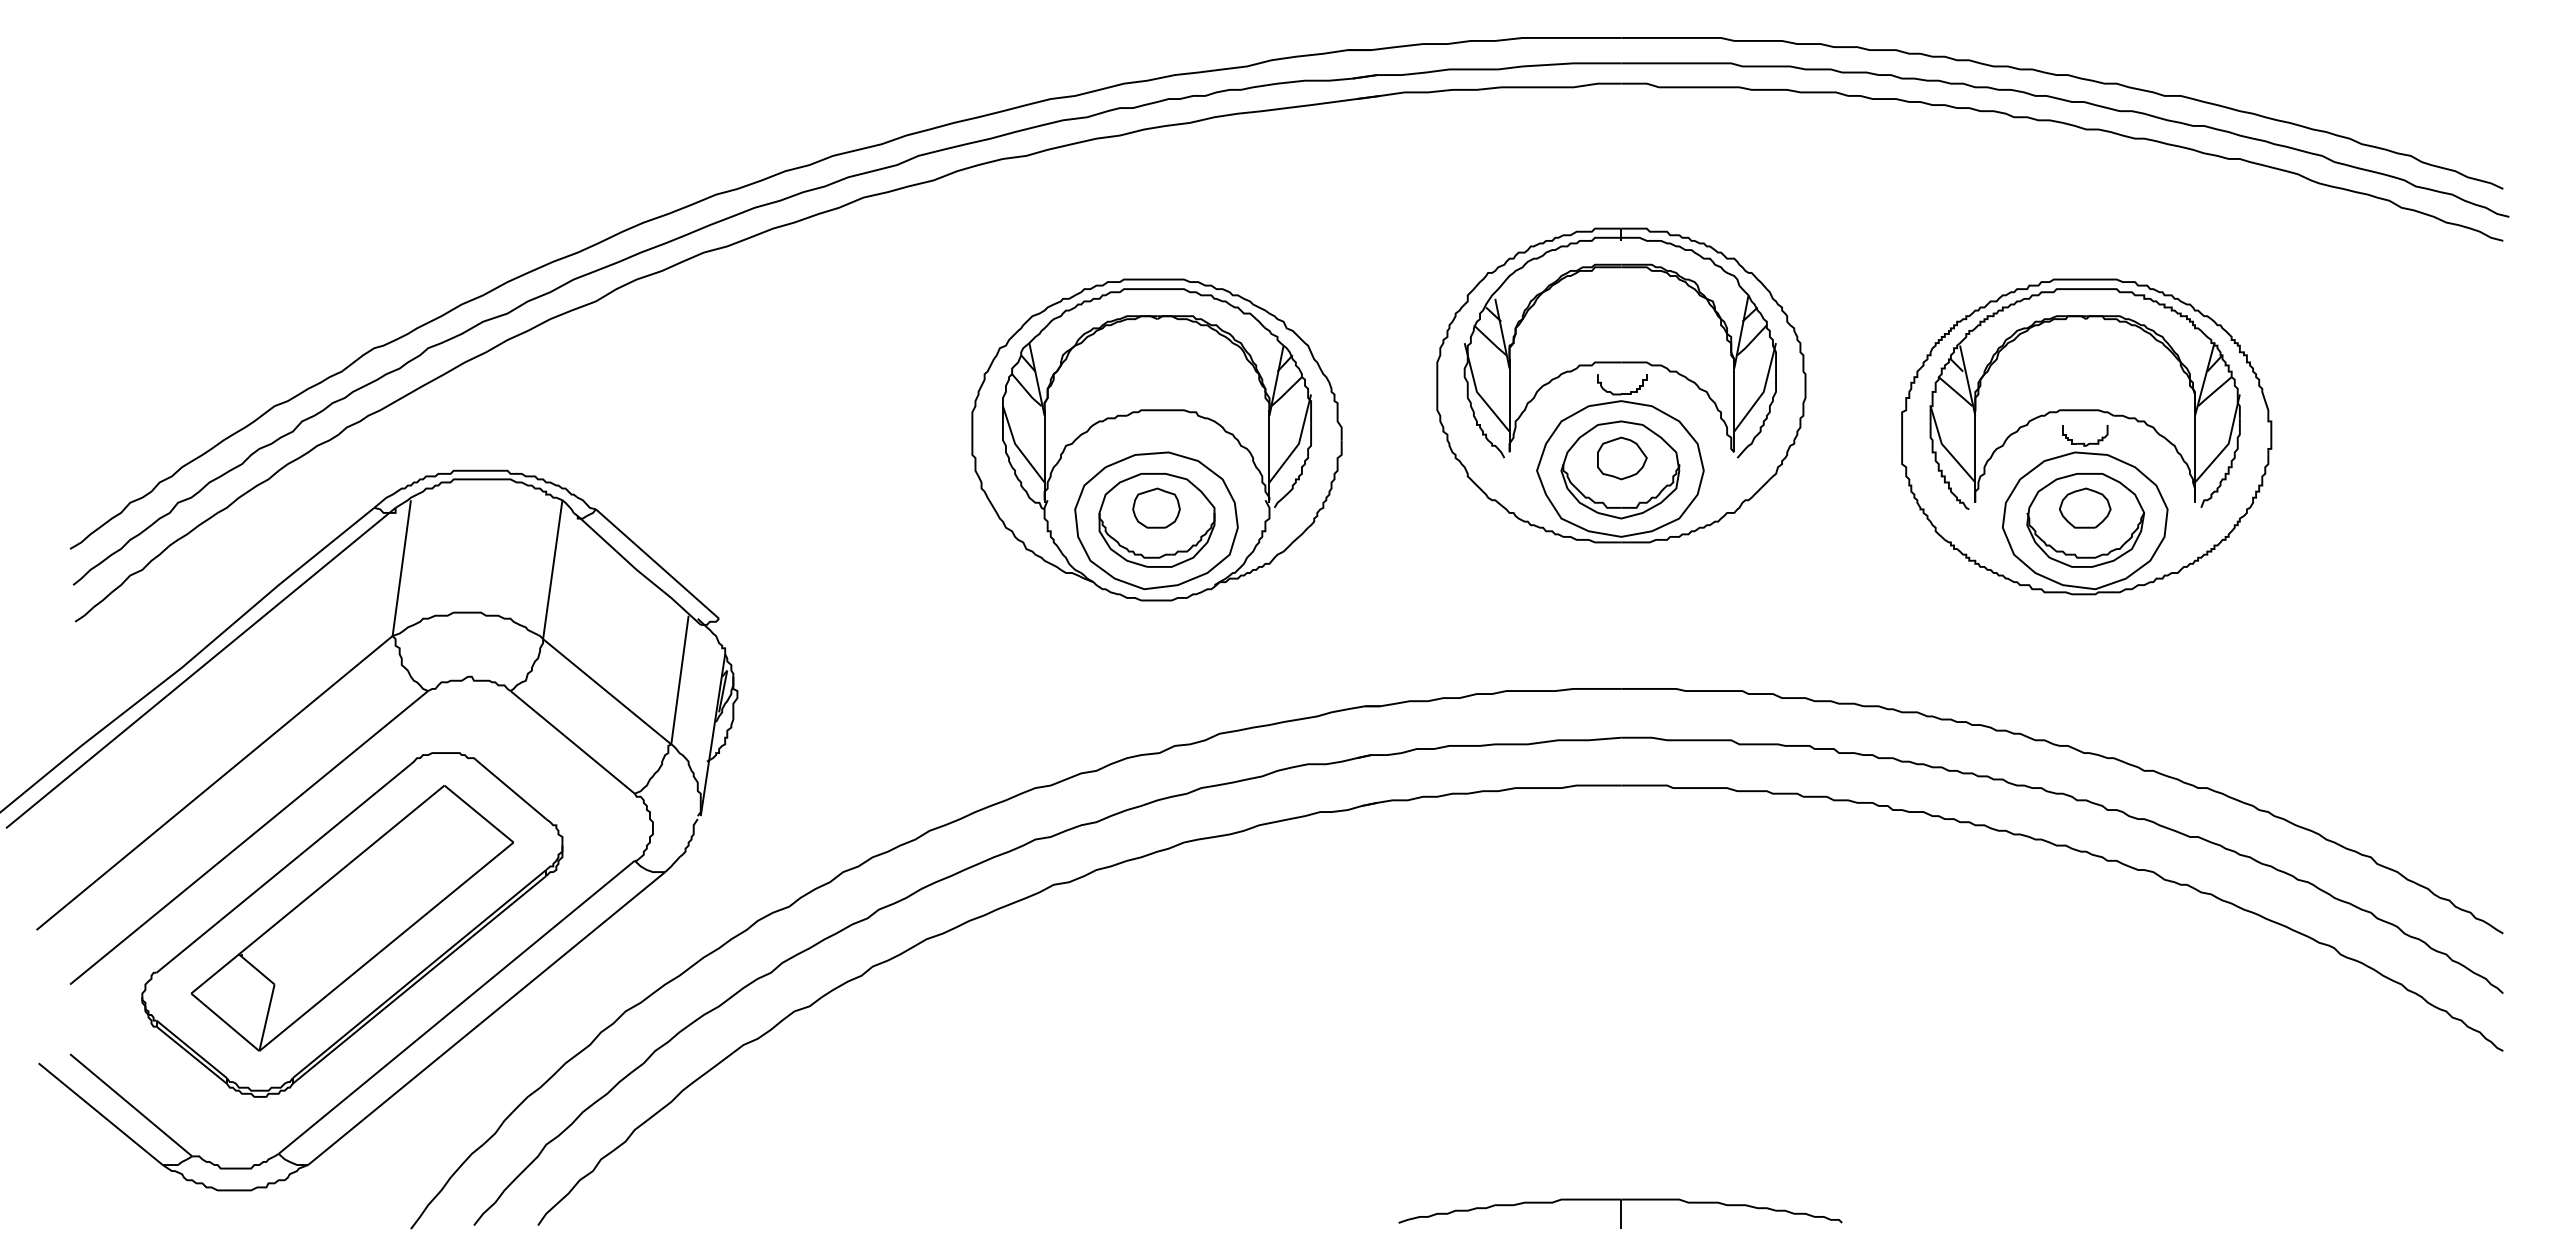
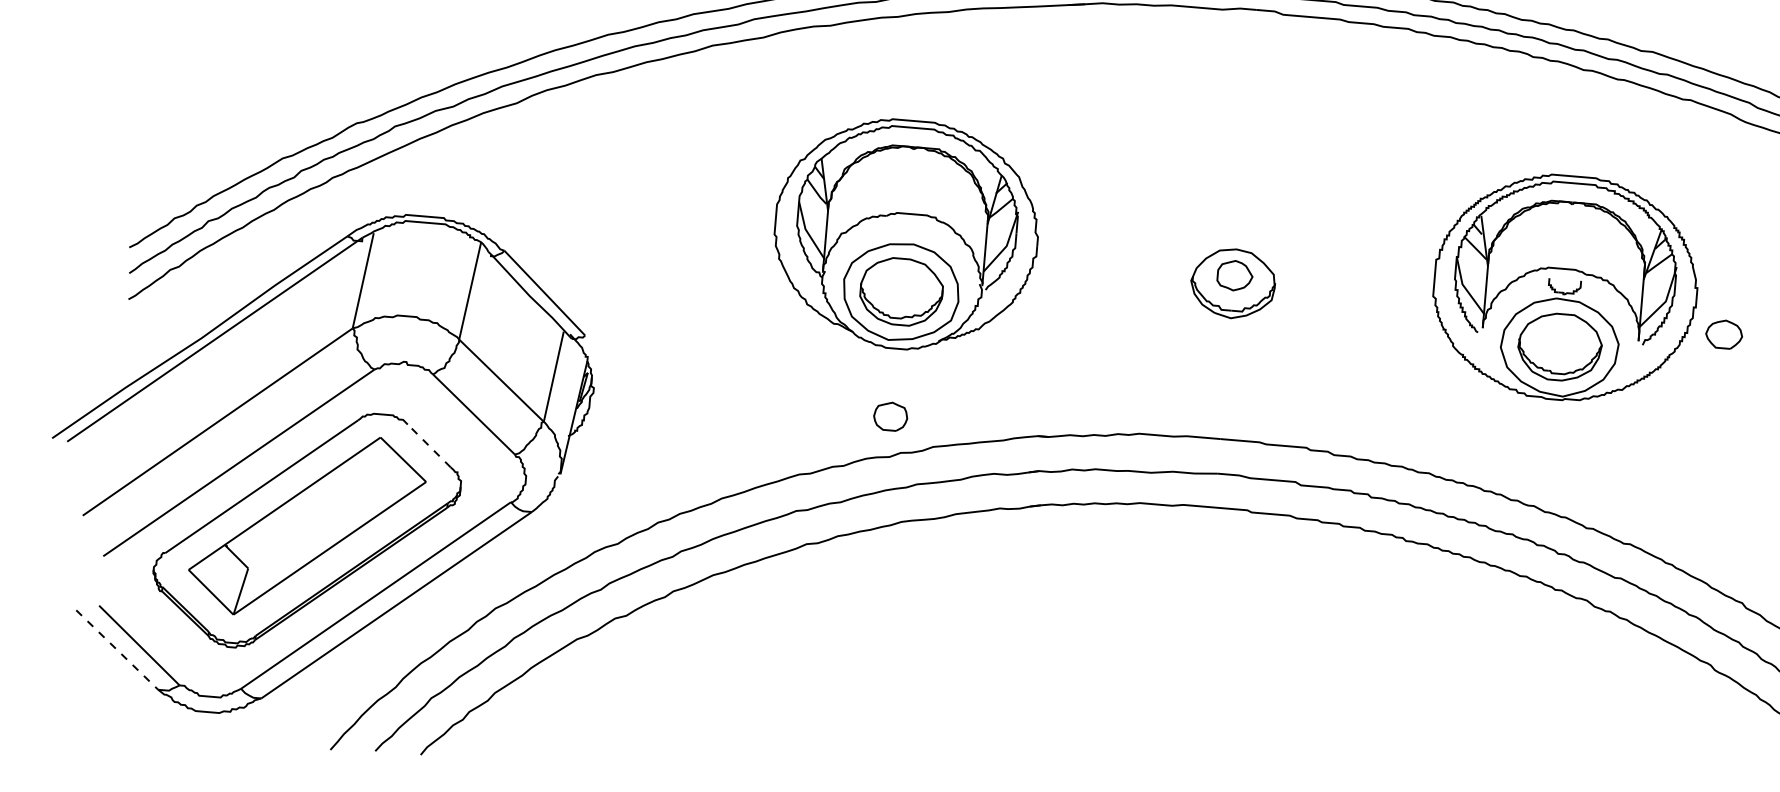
part: (1621, 385) -> (1238, 223), removed
part: (1156, 507) -> (890, 416), moved
part: (2084, 507) -> (1723, 333), moved
line: (513, 791) -> (429, 445), solid -> dashed
line: (101, 1114) -> (117, 650), solid -> dashed

